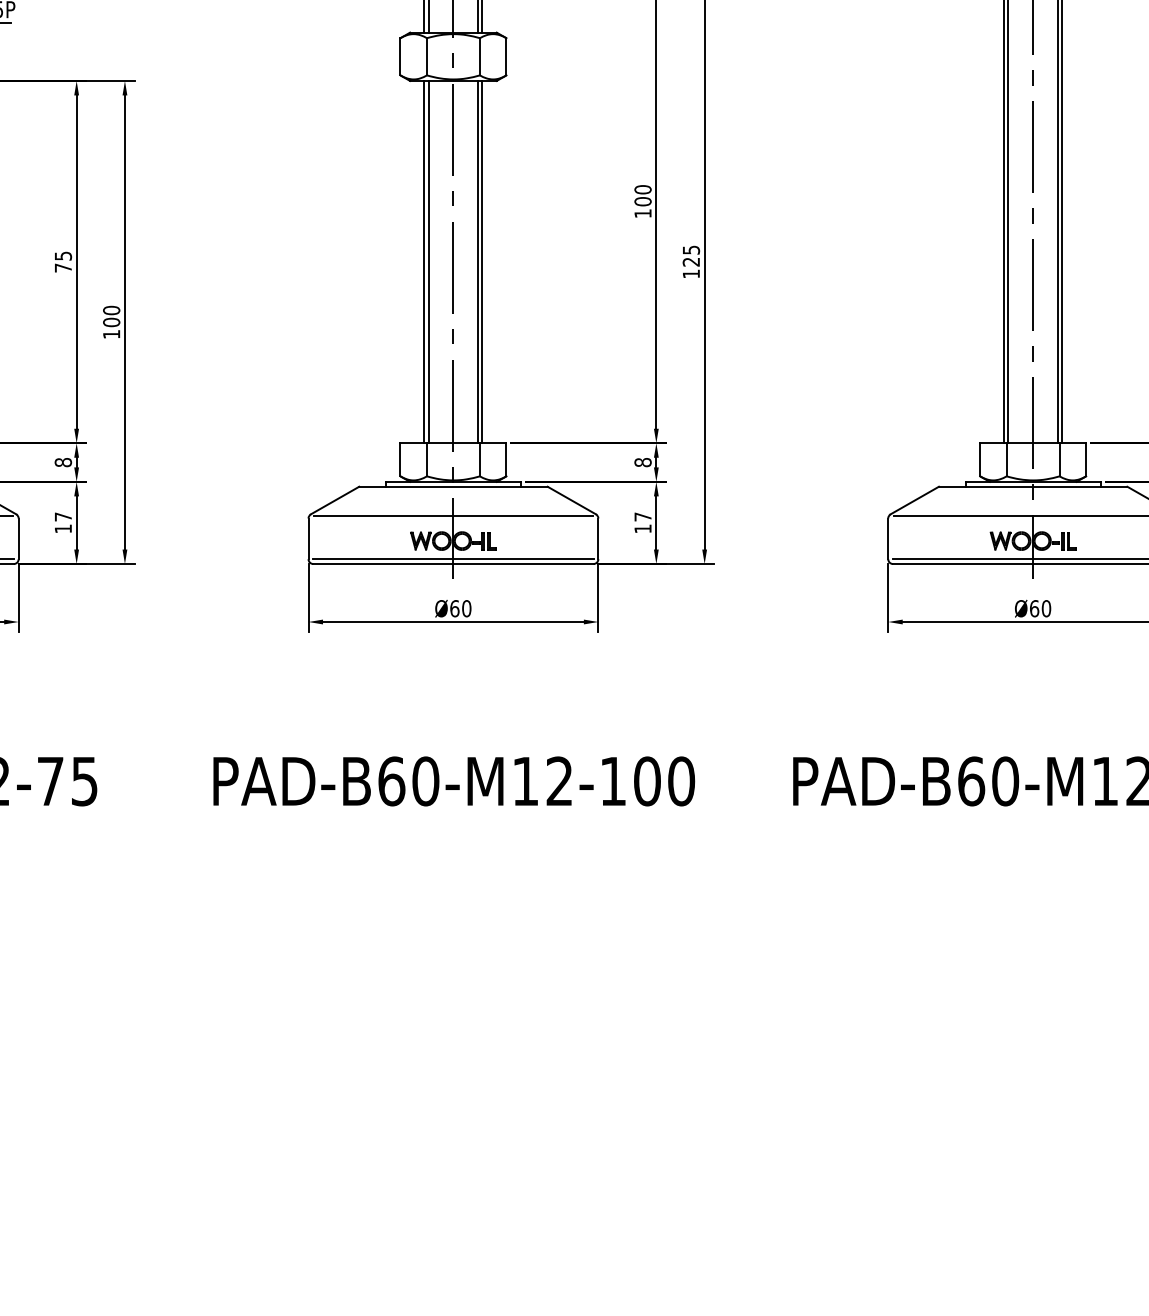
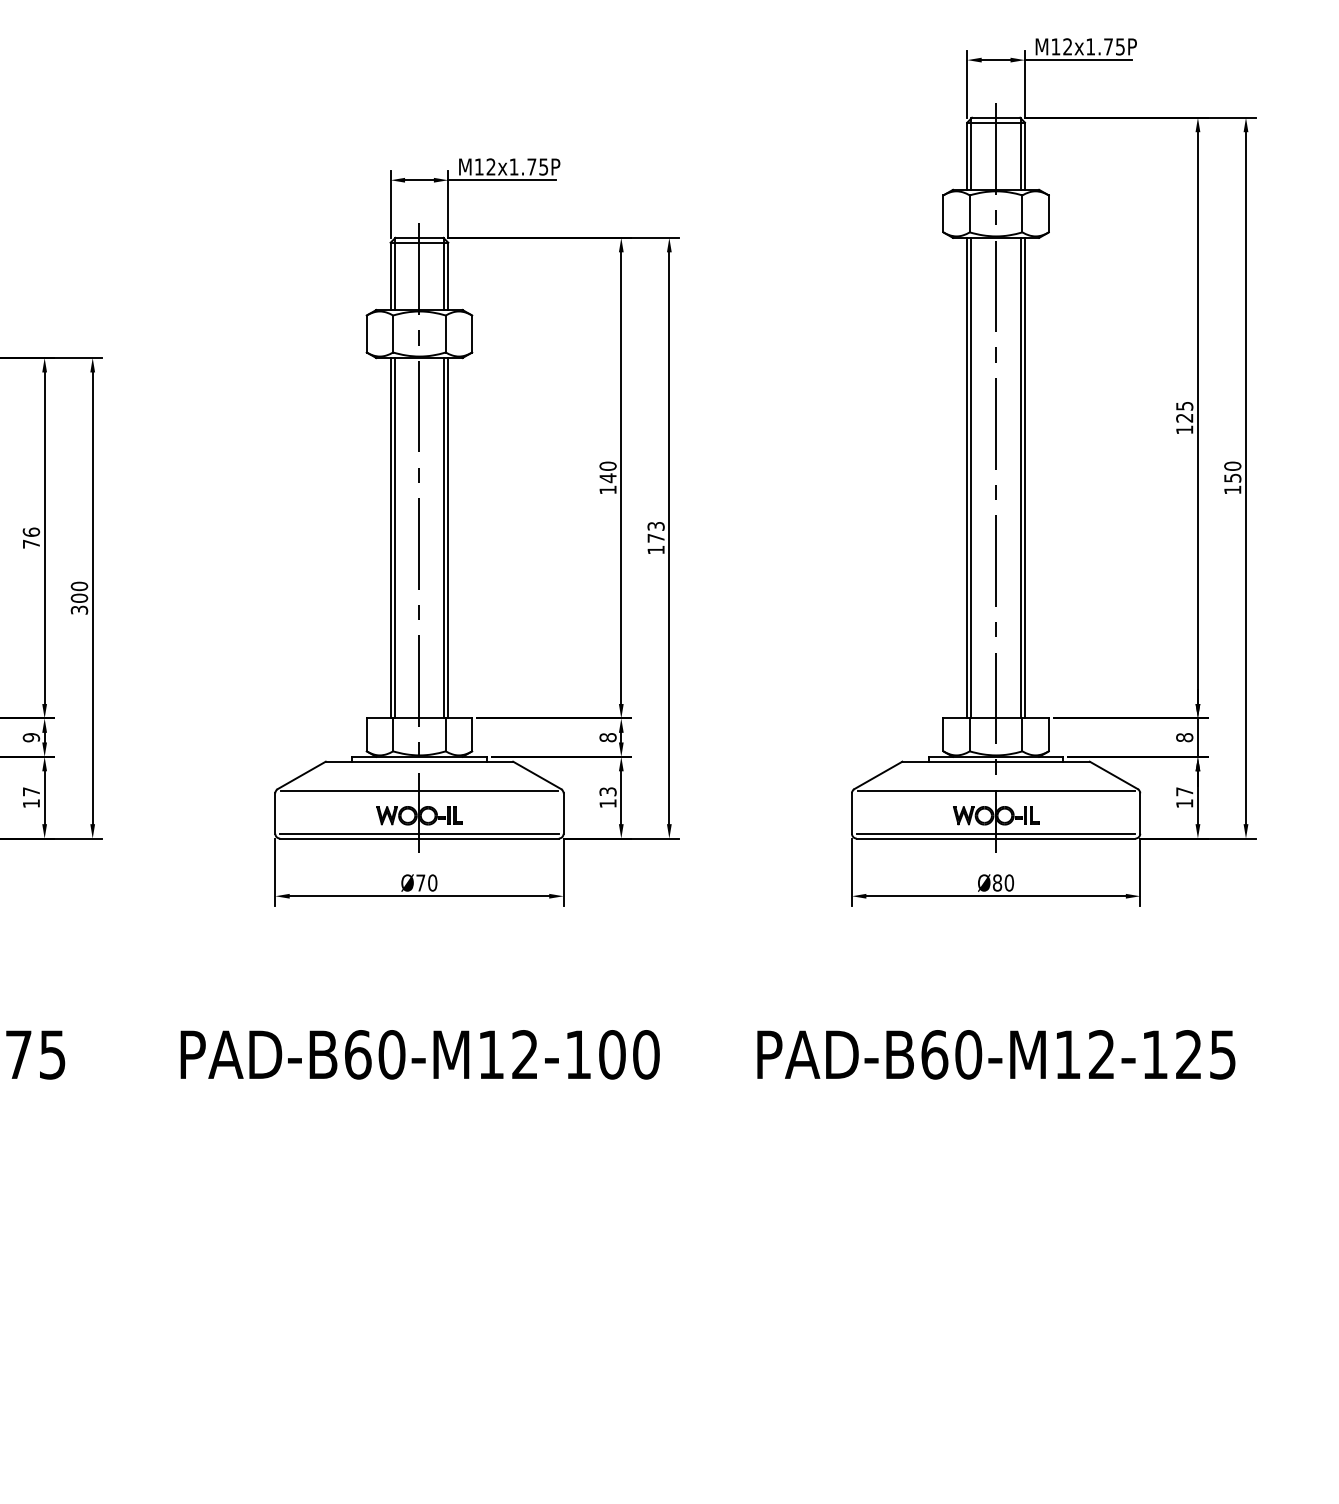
text: (642, 202) -> (607, 478), 100 -> 140
text: (63, 255) -> (31, 531), 75 -> 76
text: (690, 256) -> (655, 532), 125 -> 173
text: (111, 333) -> (79, 609), 100 -> 300
text: (63, 462) -> (31, 737), 8 -> 9
text: (642, 516) -> (607, 791), 17 -> 13
text: (454, 608) -> (420, 882), Ø60 -> Ø70
text: (1034, 608) -> (997, 882), Ø60 -> Ø80

